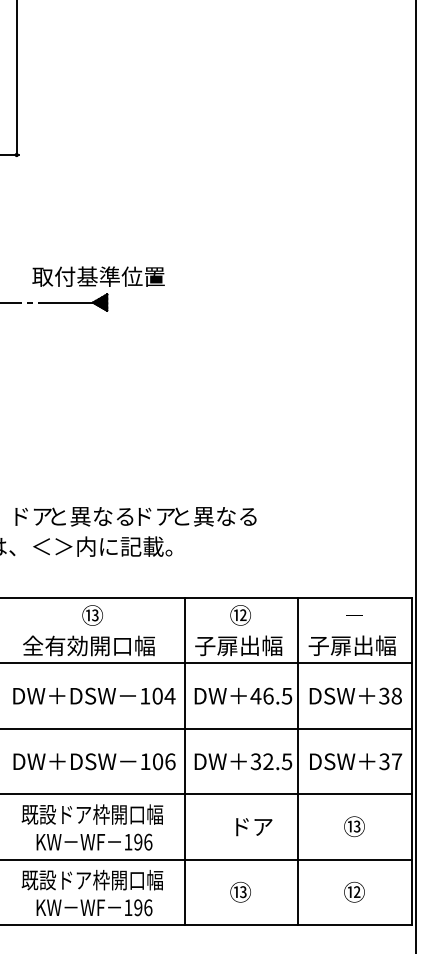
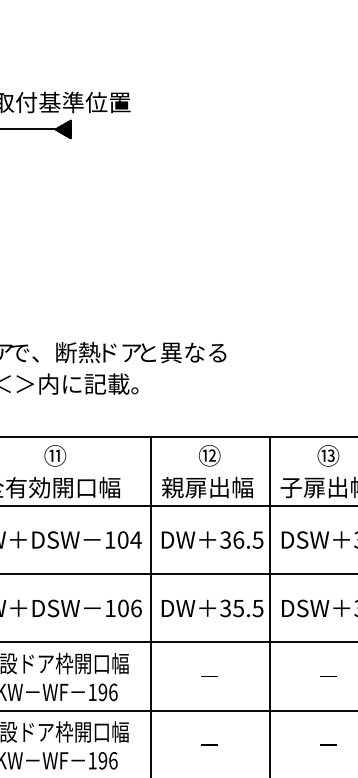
text: (92, 516) -> (55, 352), と異なる -> で、断熱
text: (92, 615) -> (55, 455), ⑬ -> ⑪
text: (354, 615) -> (328, 455), － -> ⑬
text: (205, 645) -> (173, 487), 子扉出幅 -> 親扉出幅
text: (255, 695) -> (225, 539), 46.5 -> 36.5
text: (268, 761) -> (238, 608), 32.5 -> 35.5
text: (354, 826) -> (328, 676), ⑬ -> －
text: (252, 827) -> (222, 677), ドア -> －
text: (240, 891) -> (209, 743), ⑬ -> －
text: (354, 891) -> (328, 743), ⑫ -> －

